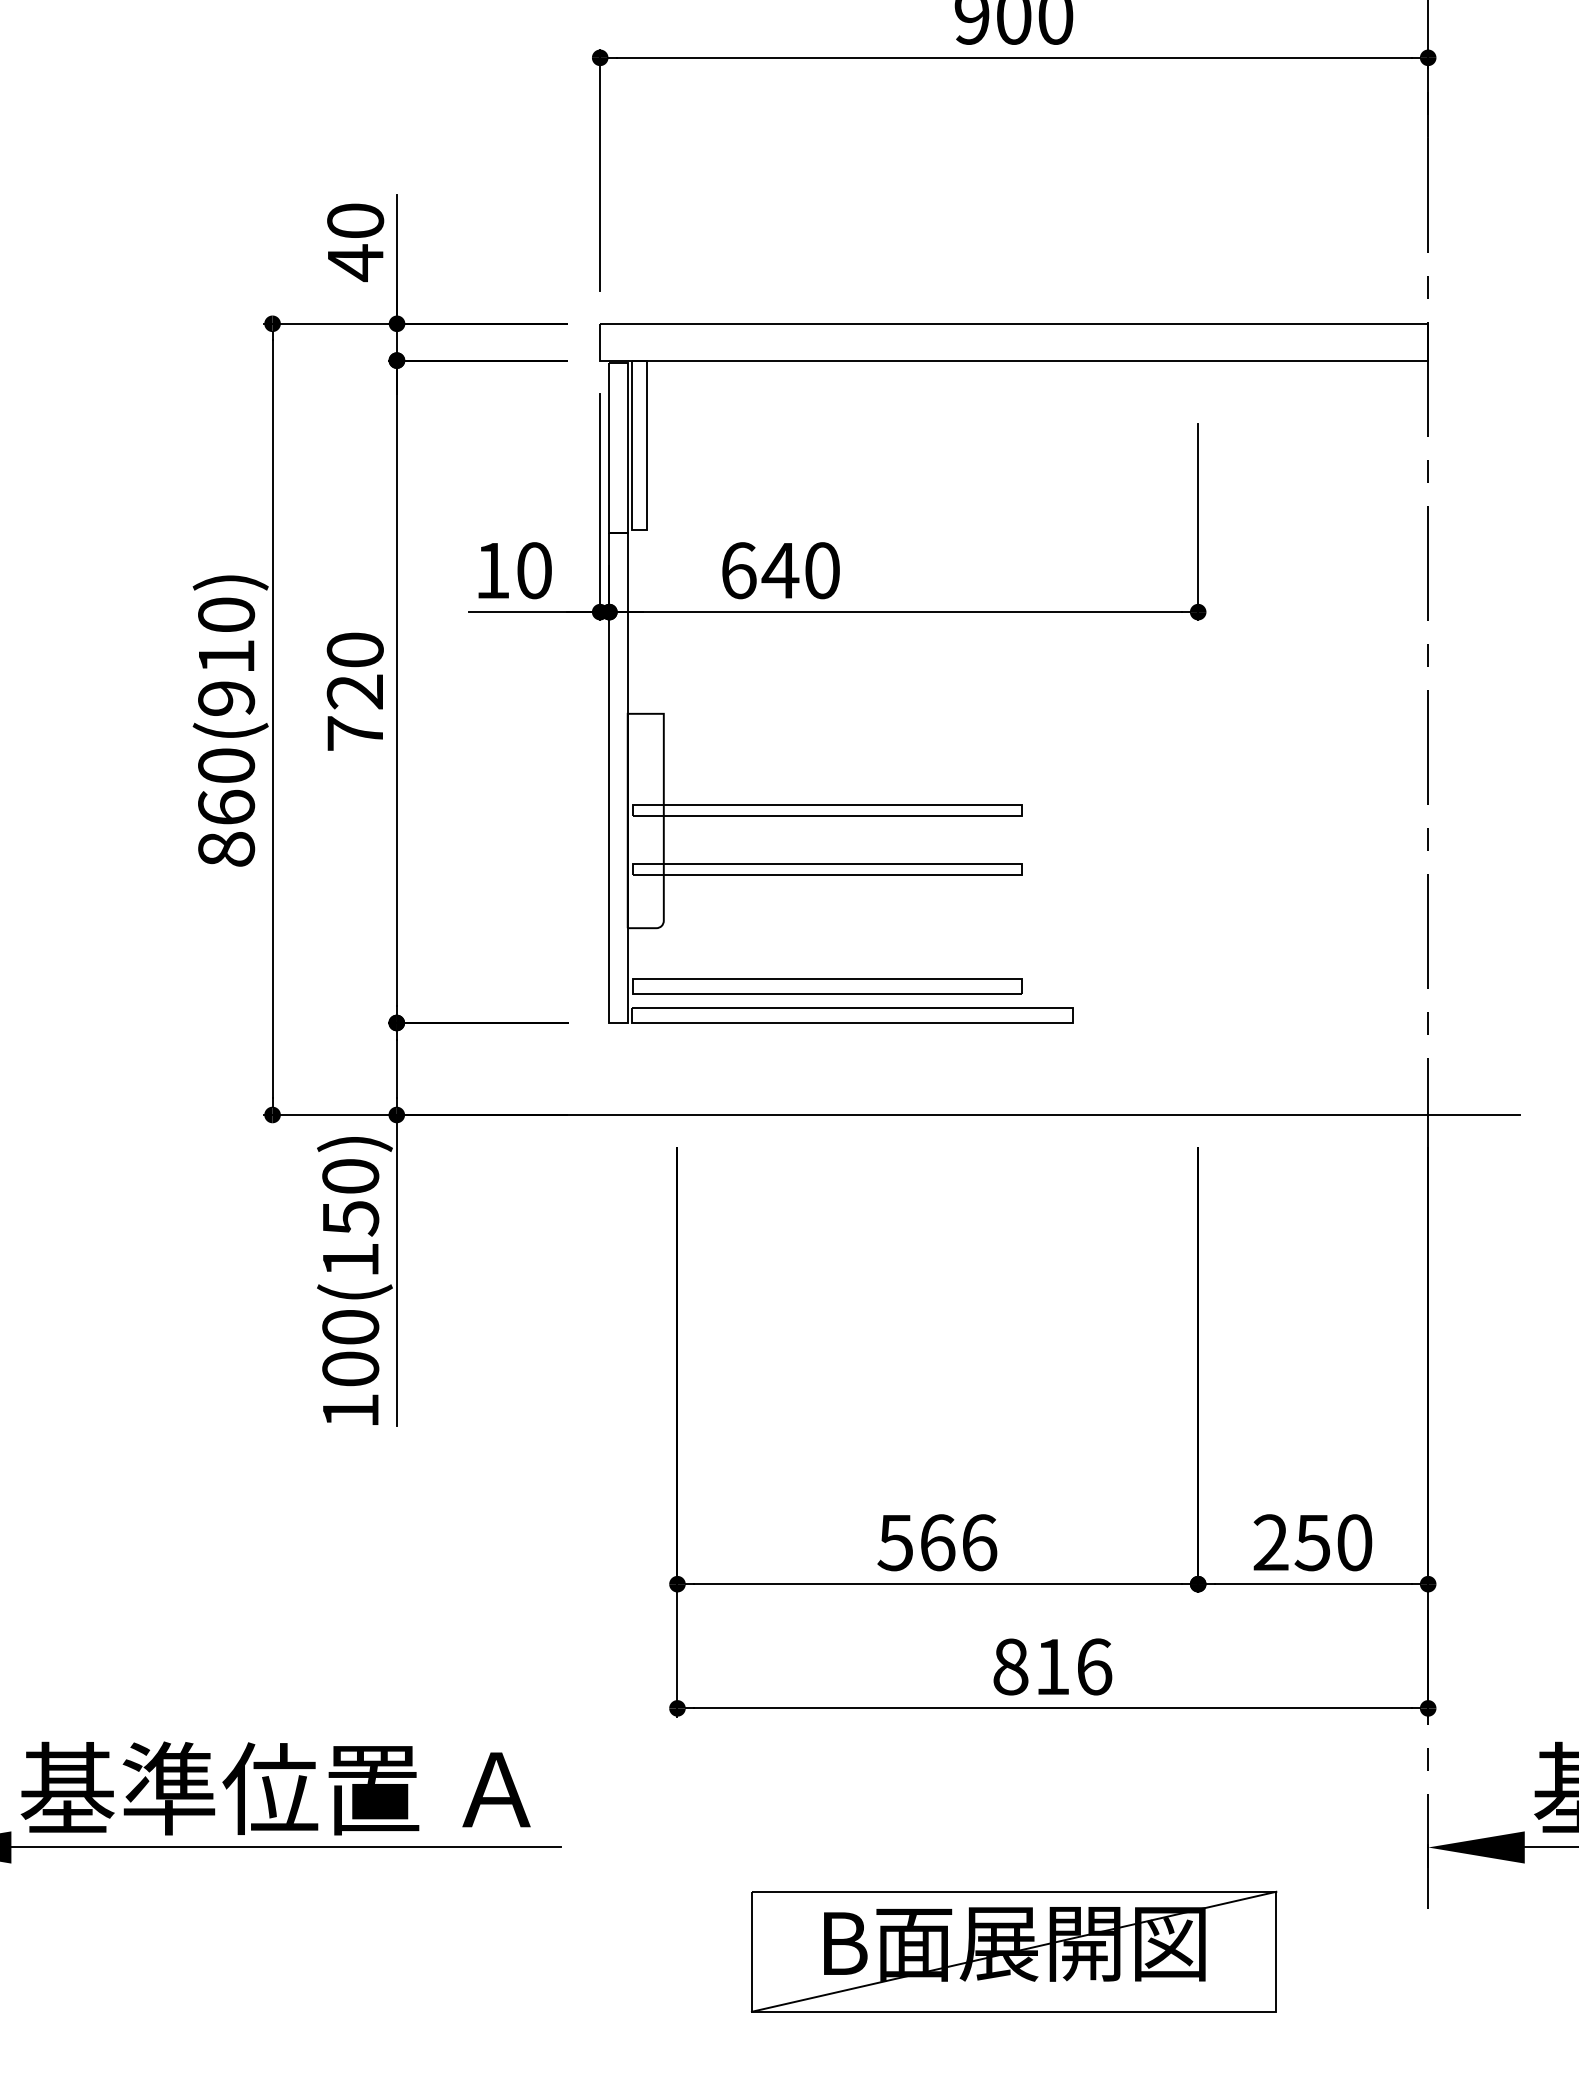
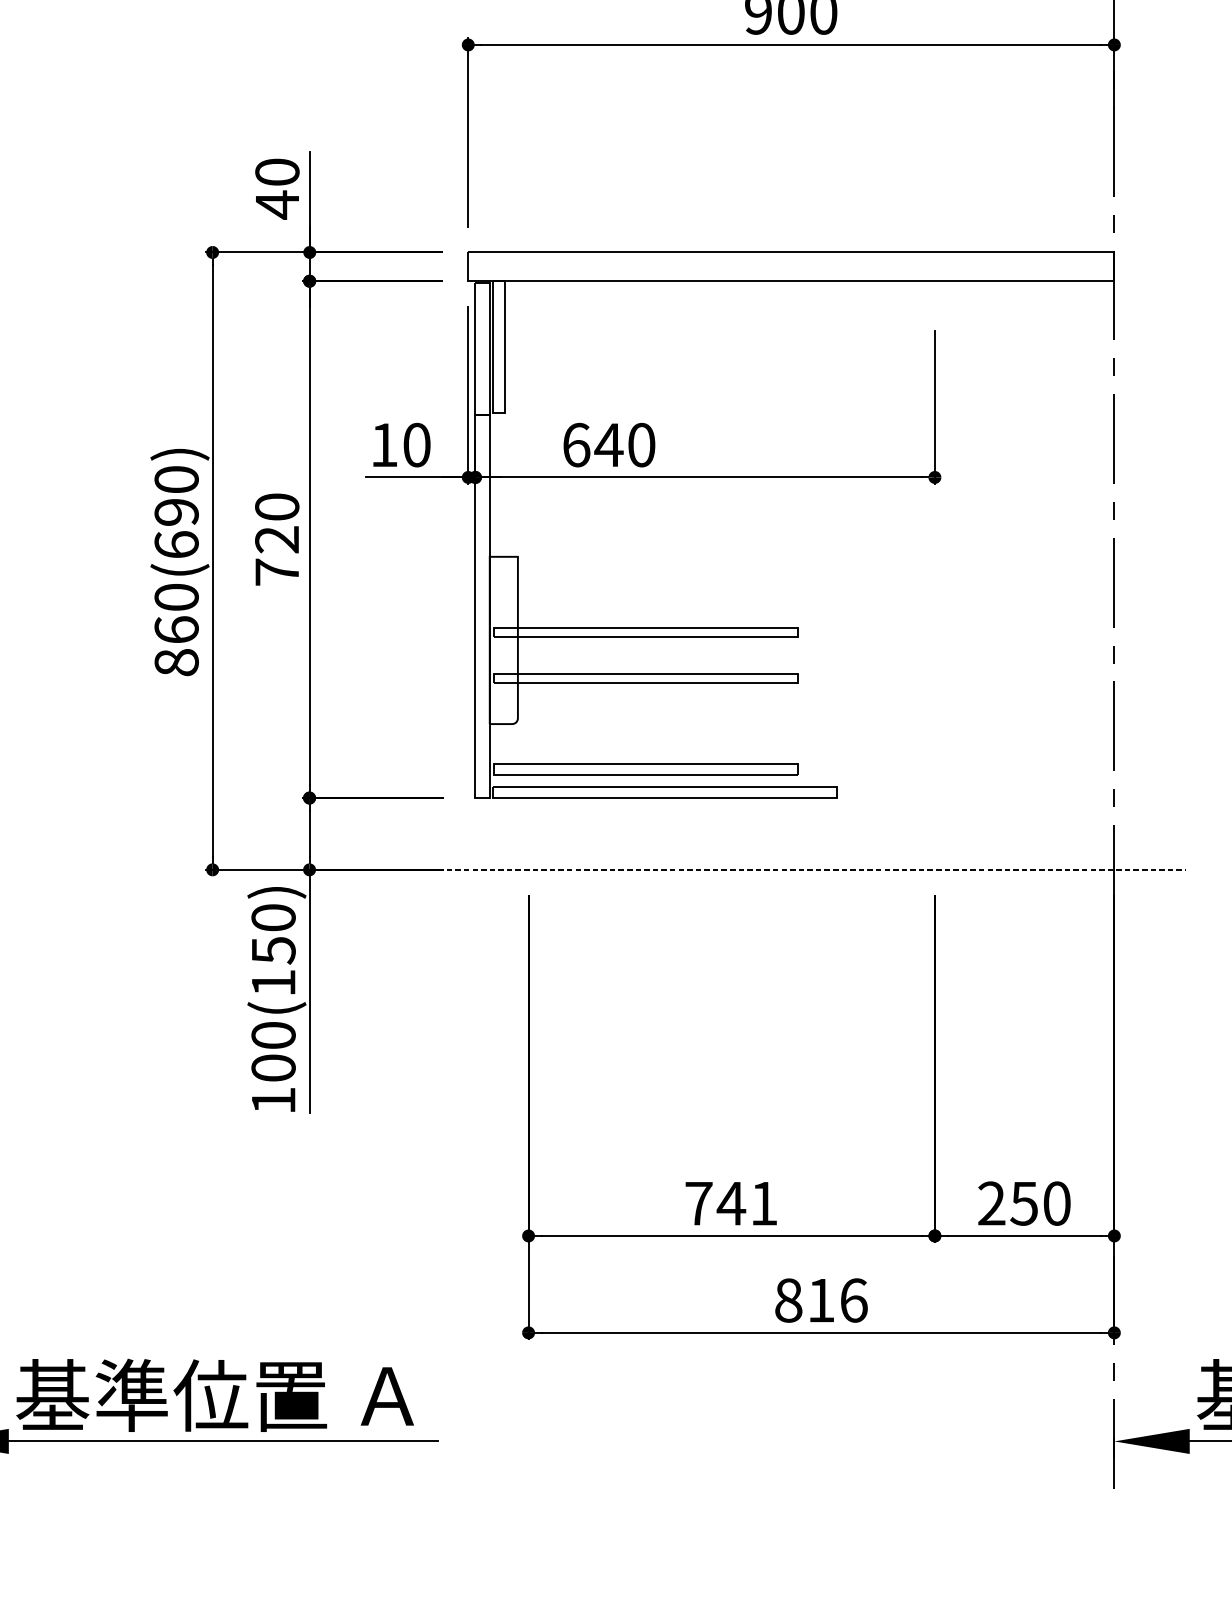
text: (226, 677) -> (176, 528), 860(910) -> 860(690)
line: (1002, 1114) -> (782, 869), solid -> dashed
text: (937, 1542) -> (731, 1203), 566 -> 741
part: (1014, 1951) -> (791, 1522), removed

